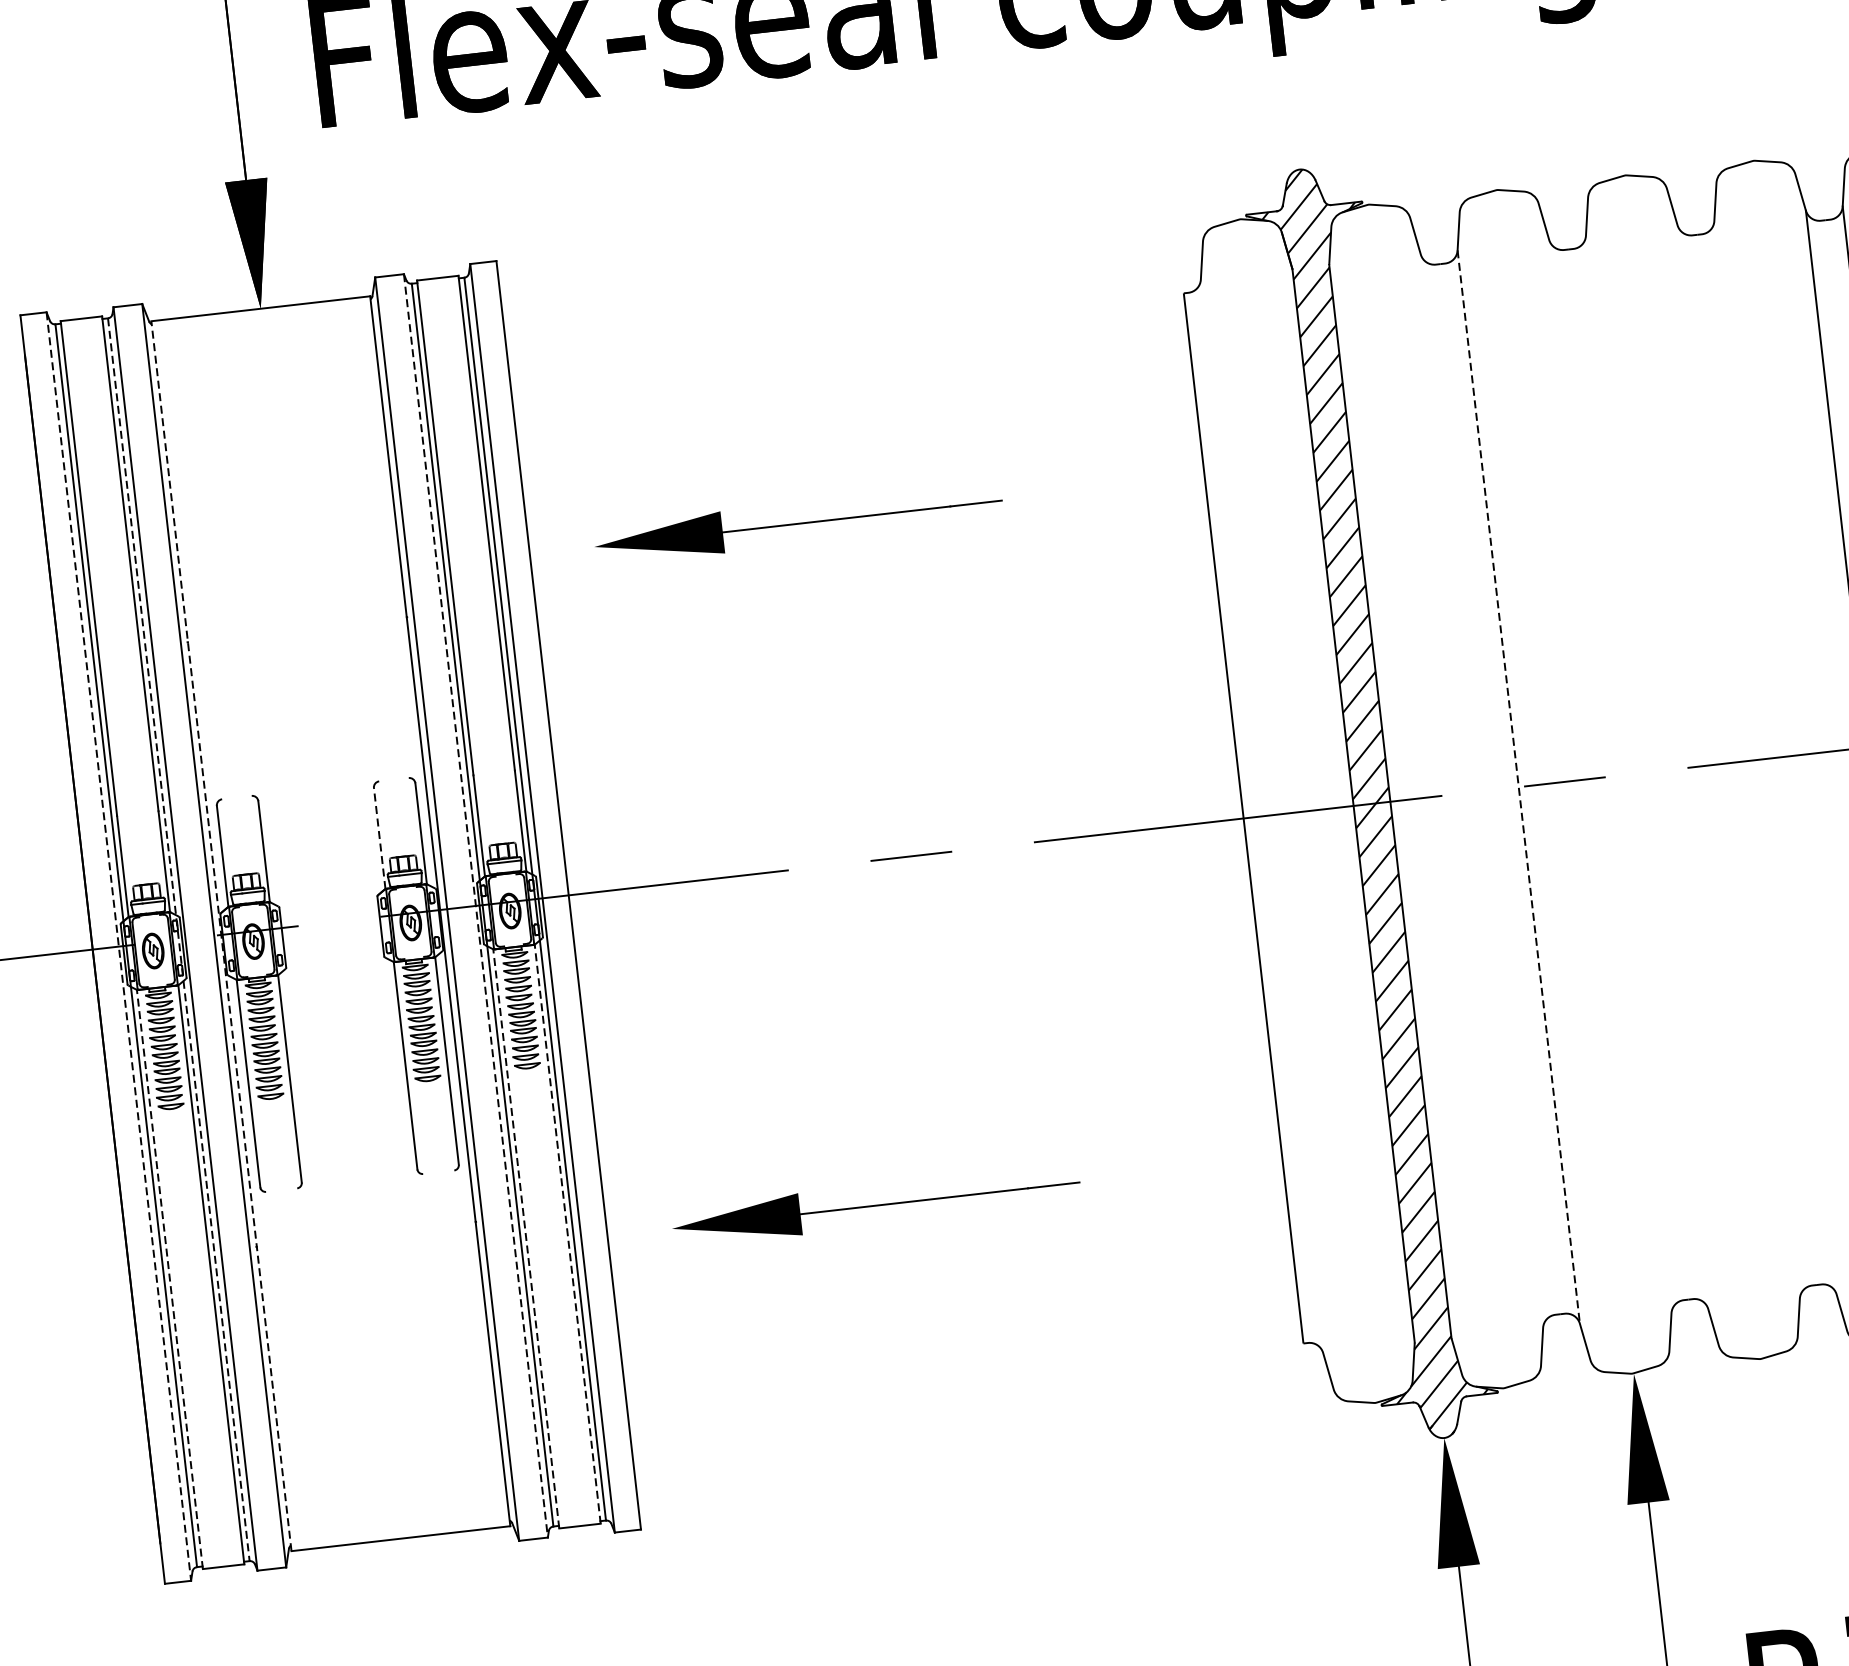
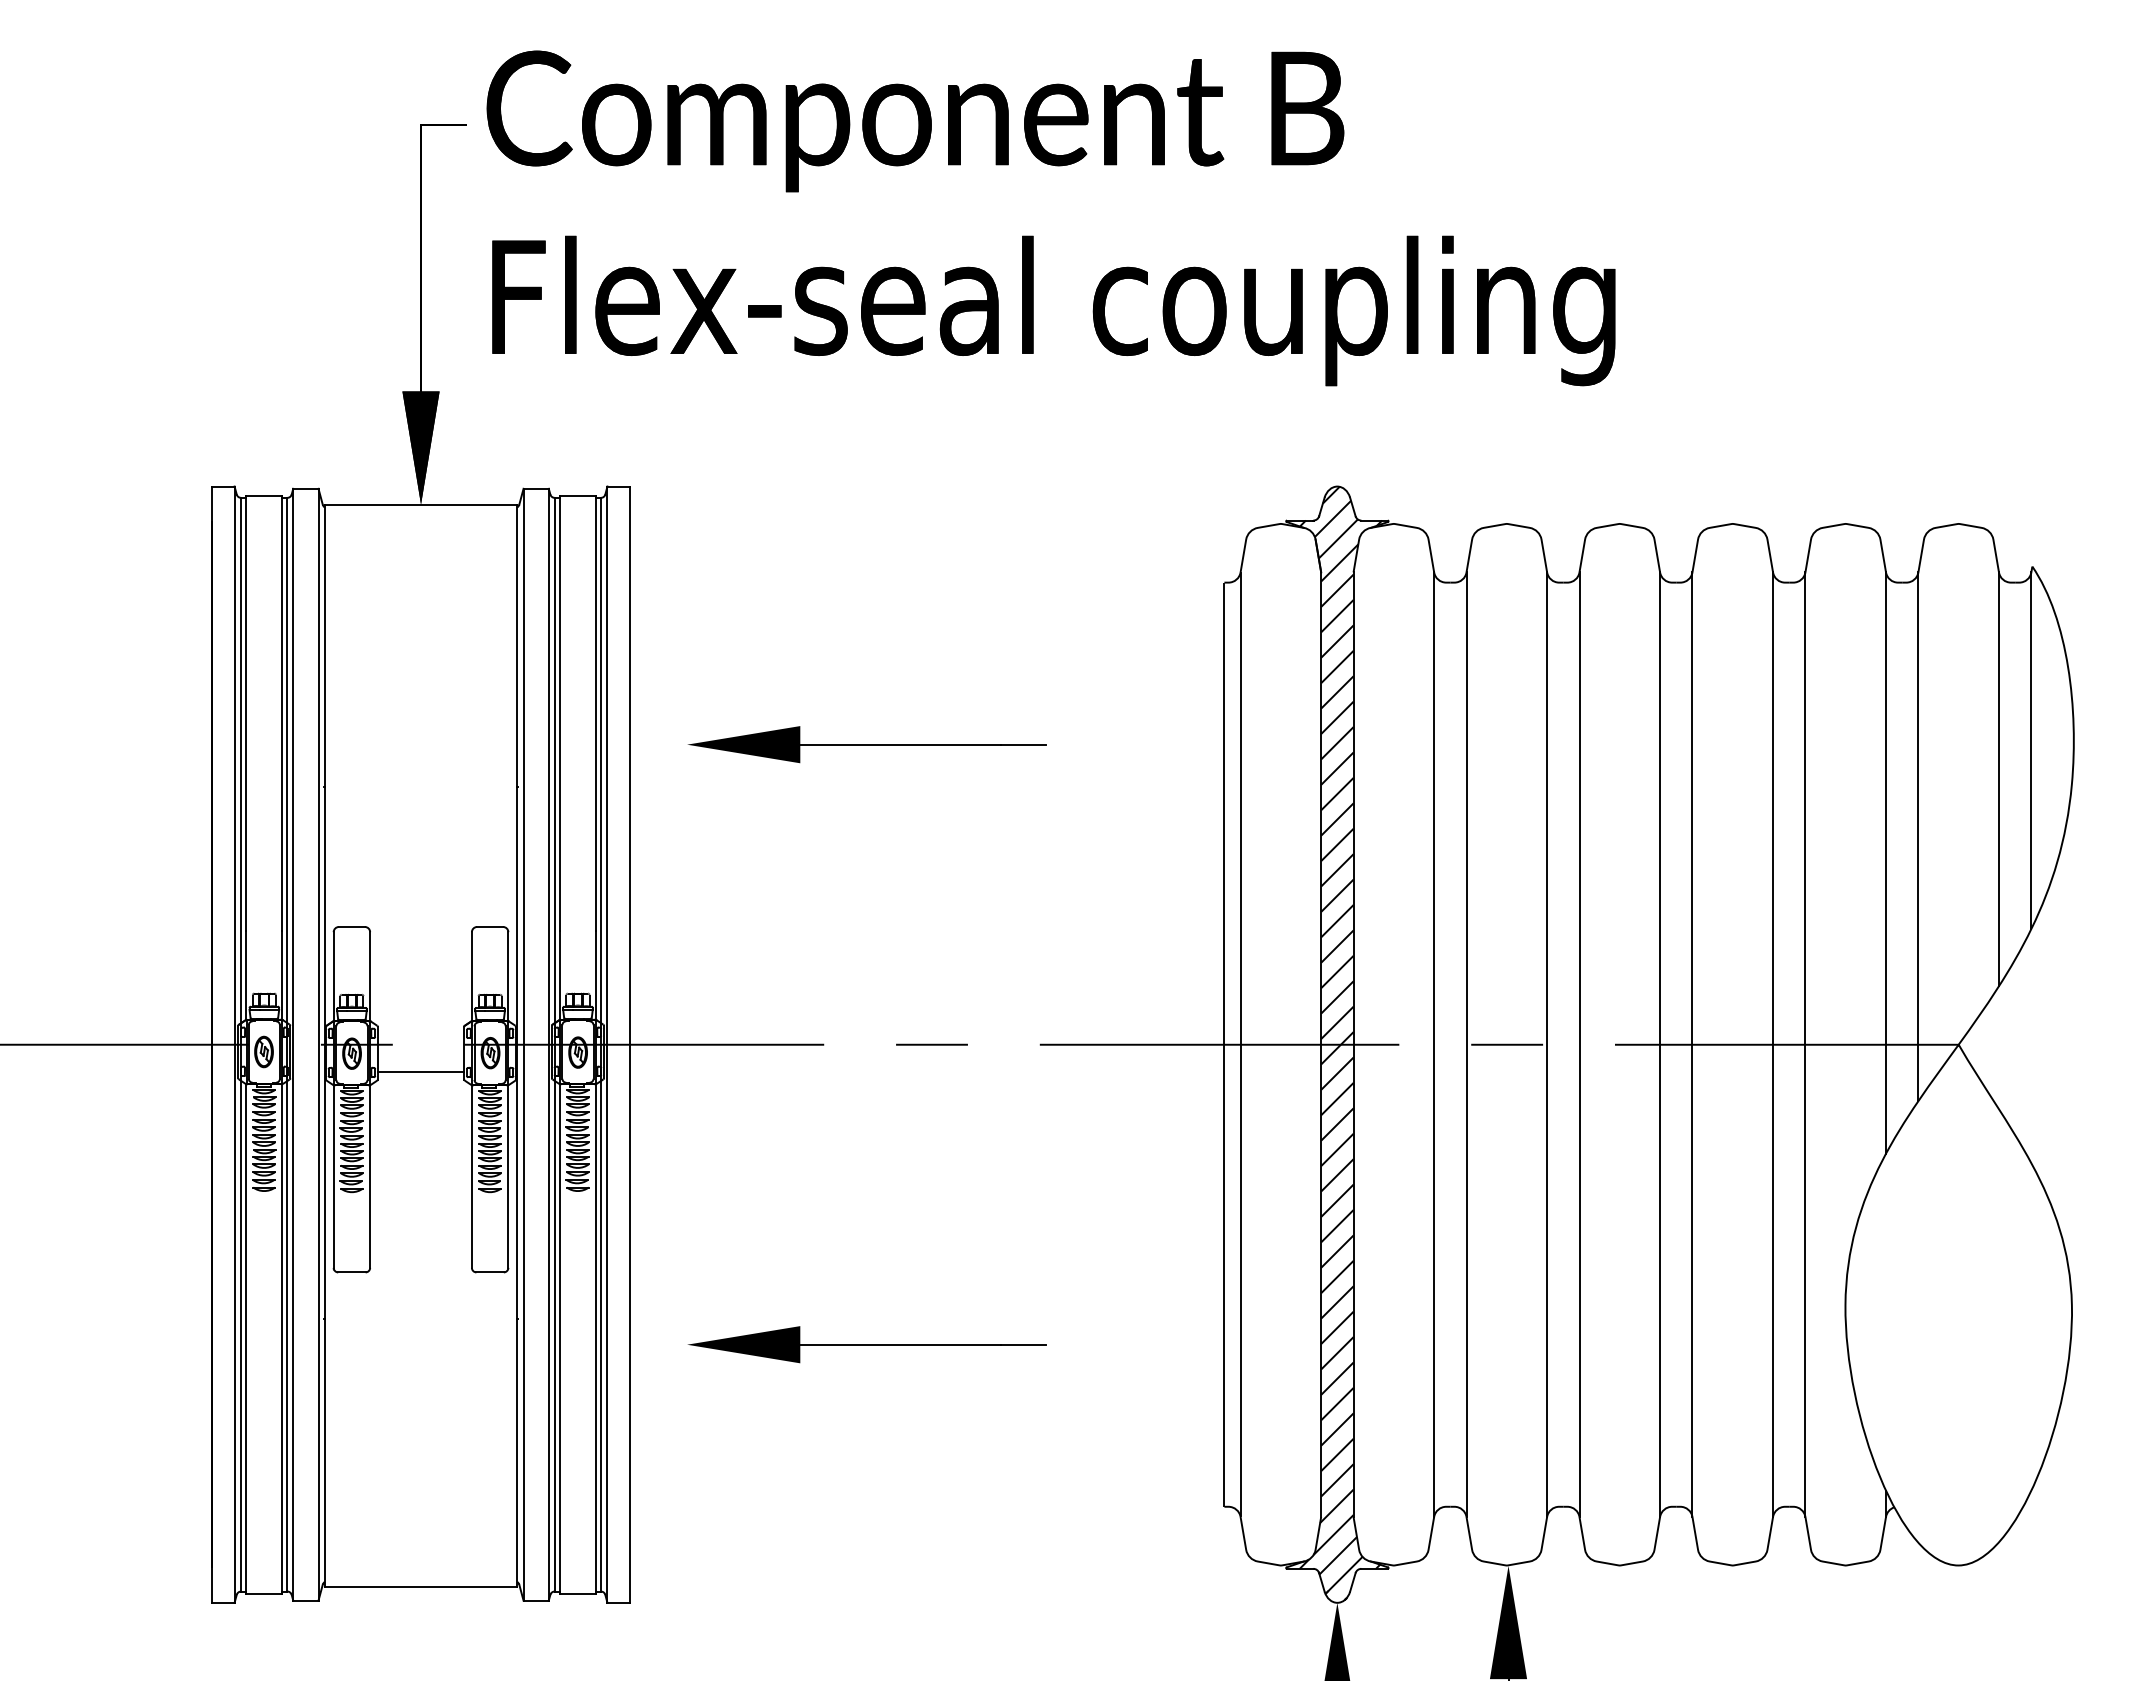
line: (1775, 757) -> (1692, 1044), added
line: (1739, 761) -> (1660, 1044), added
line: (1647, 772) -> (1579, 1044), added
line: (1610, 776) -> (1547, 1044), added
line: (394, 779) -> (490, 926), added
line: (1518, 787) -> (1466, 1045), dashed -> solid
line: (1482, 790) -> (1434, 1044), added
line: (236, 797) -> (351, 926), added
line: (1261, 816) -> (1240, 1044), added
line: (379, 838) -> (471, 976), dashed -> solid
line: (475, 905) -> (548, 1044), dashed -> solid
line: (221, 935) -> (324, 1045), dashed -> solid
line: (178, 939) -> (287, 1044), dashed -> solid
line: (118, 947) -> (234, 1045), dashed -> solid
line: (333, 954) -> (420, 1072), added
line: (438, 1172) -> (489, 1272), added
line: (281, 1190) -> (351, 1272), added
line: (568, 1234) -> (596, 1339), dashed -> solid
line: (526, 1238) -> (559, 1338), dashed -> solid
line: (170, 1278) -> (246, 1338), dashed -> solid

